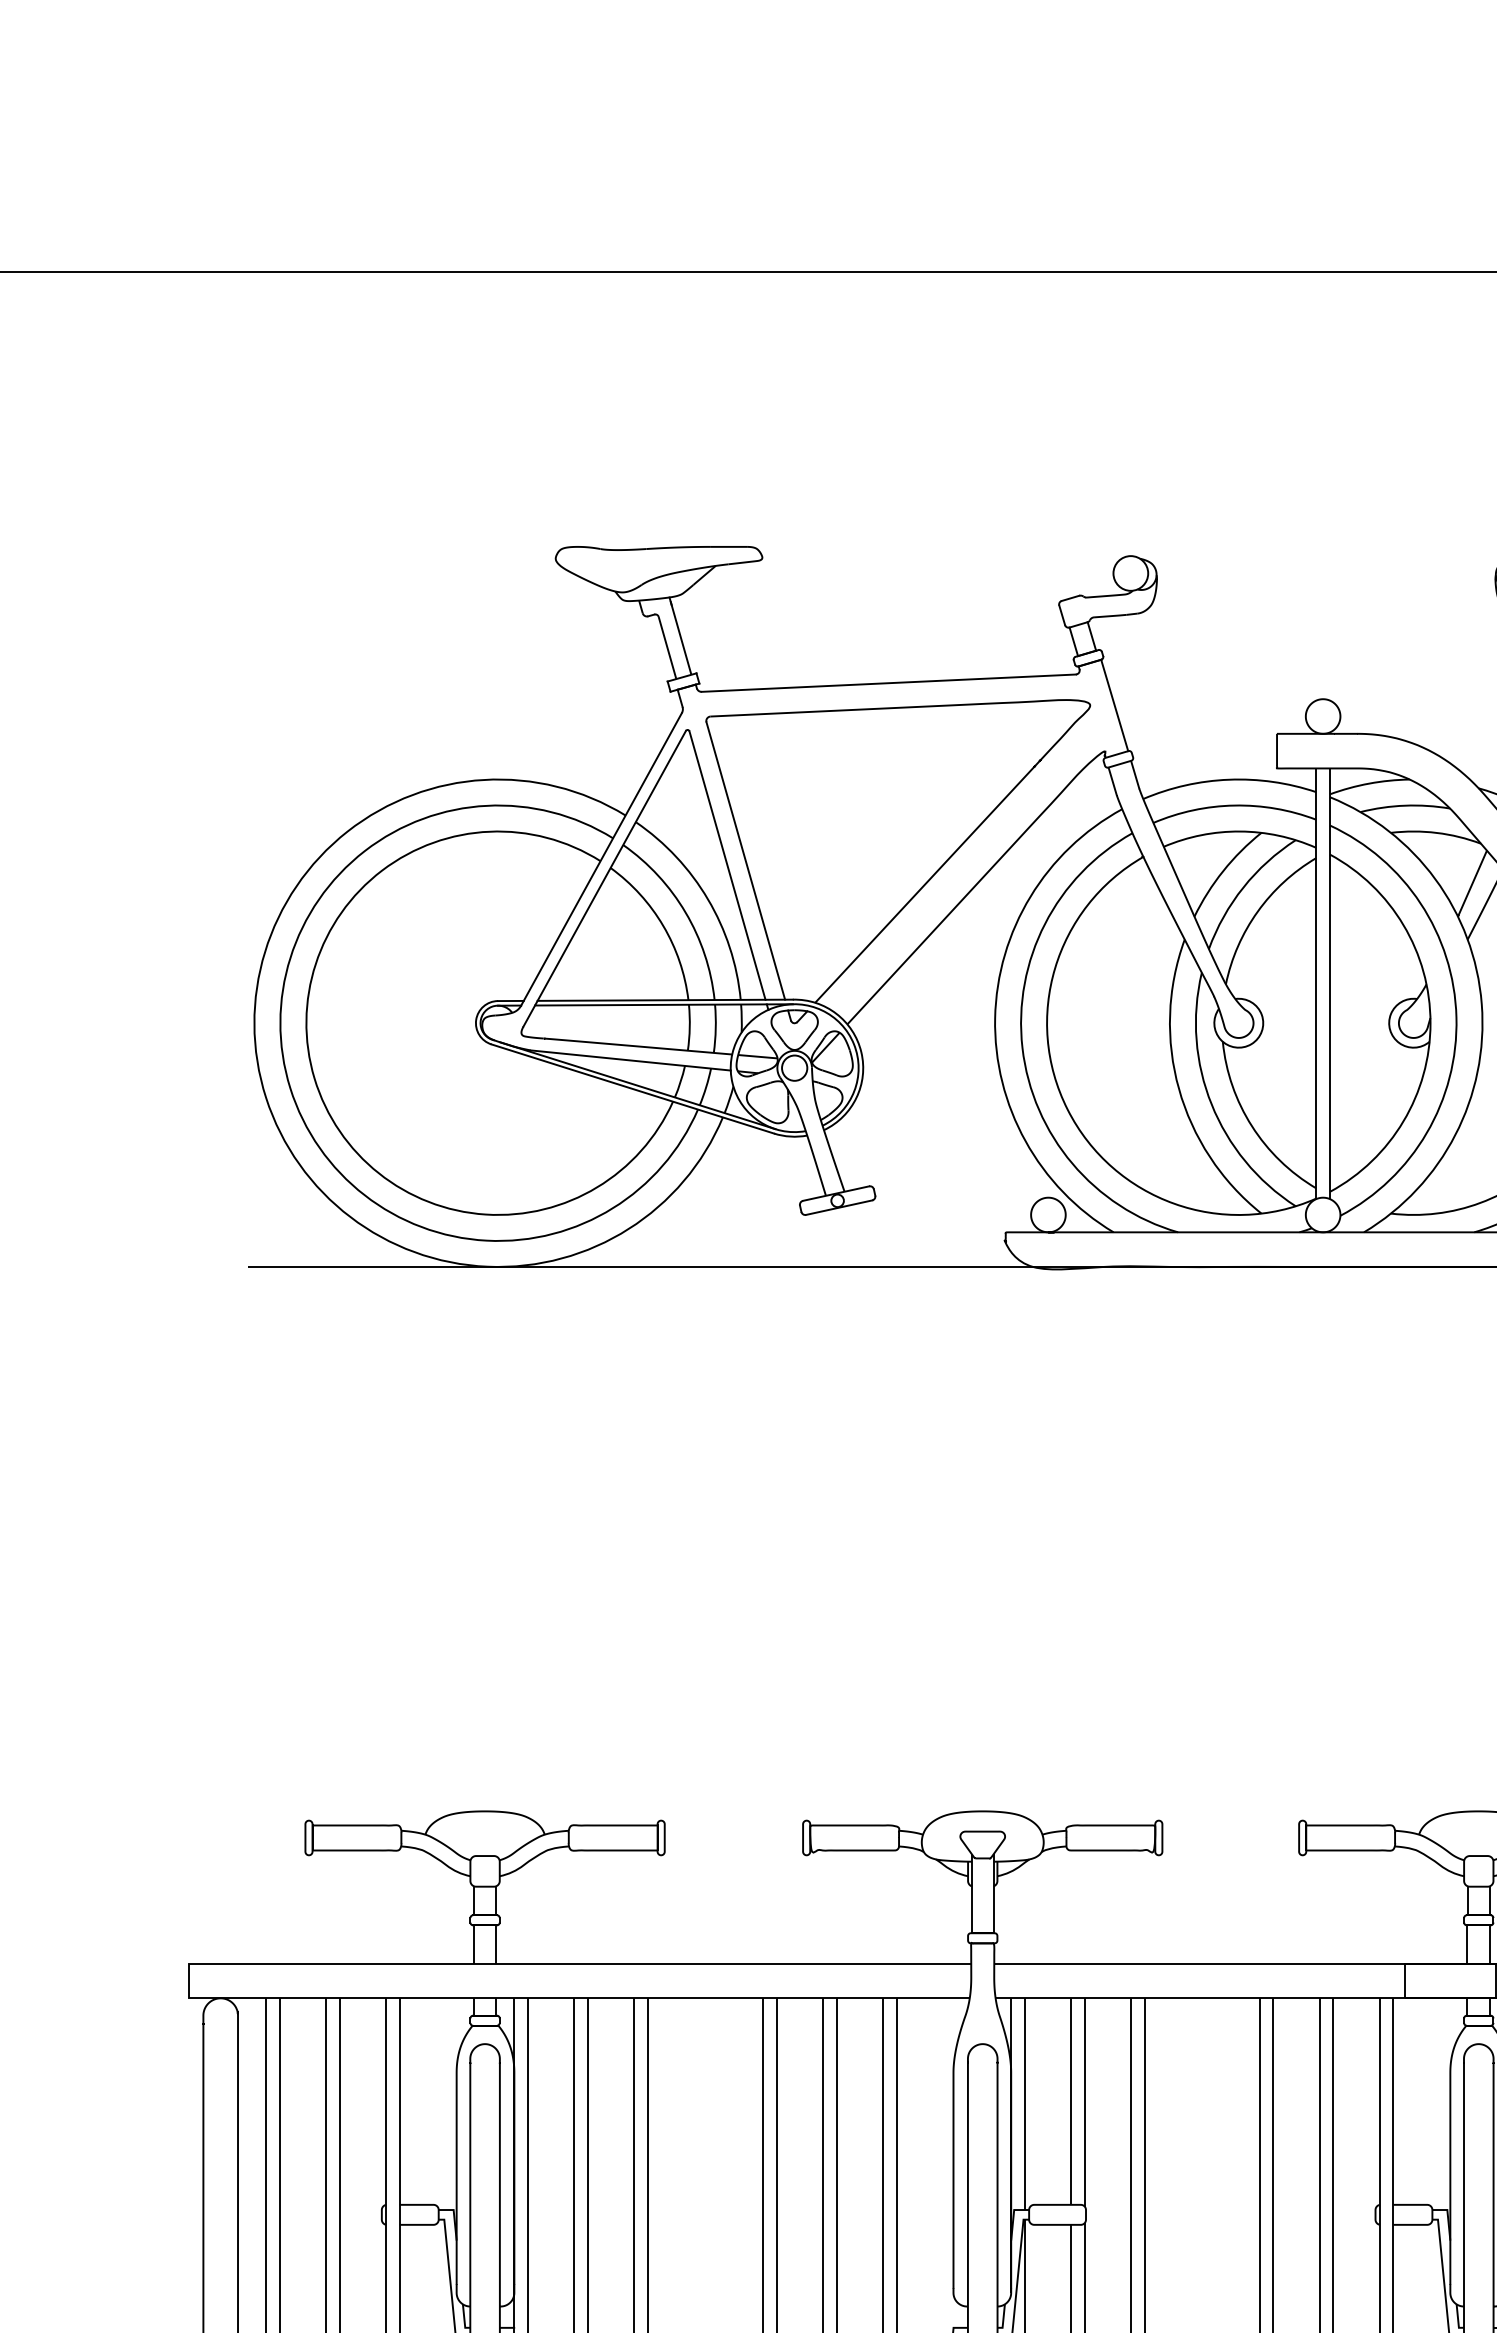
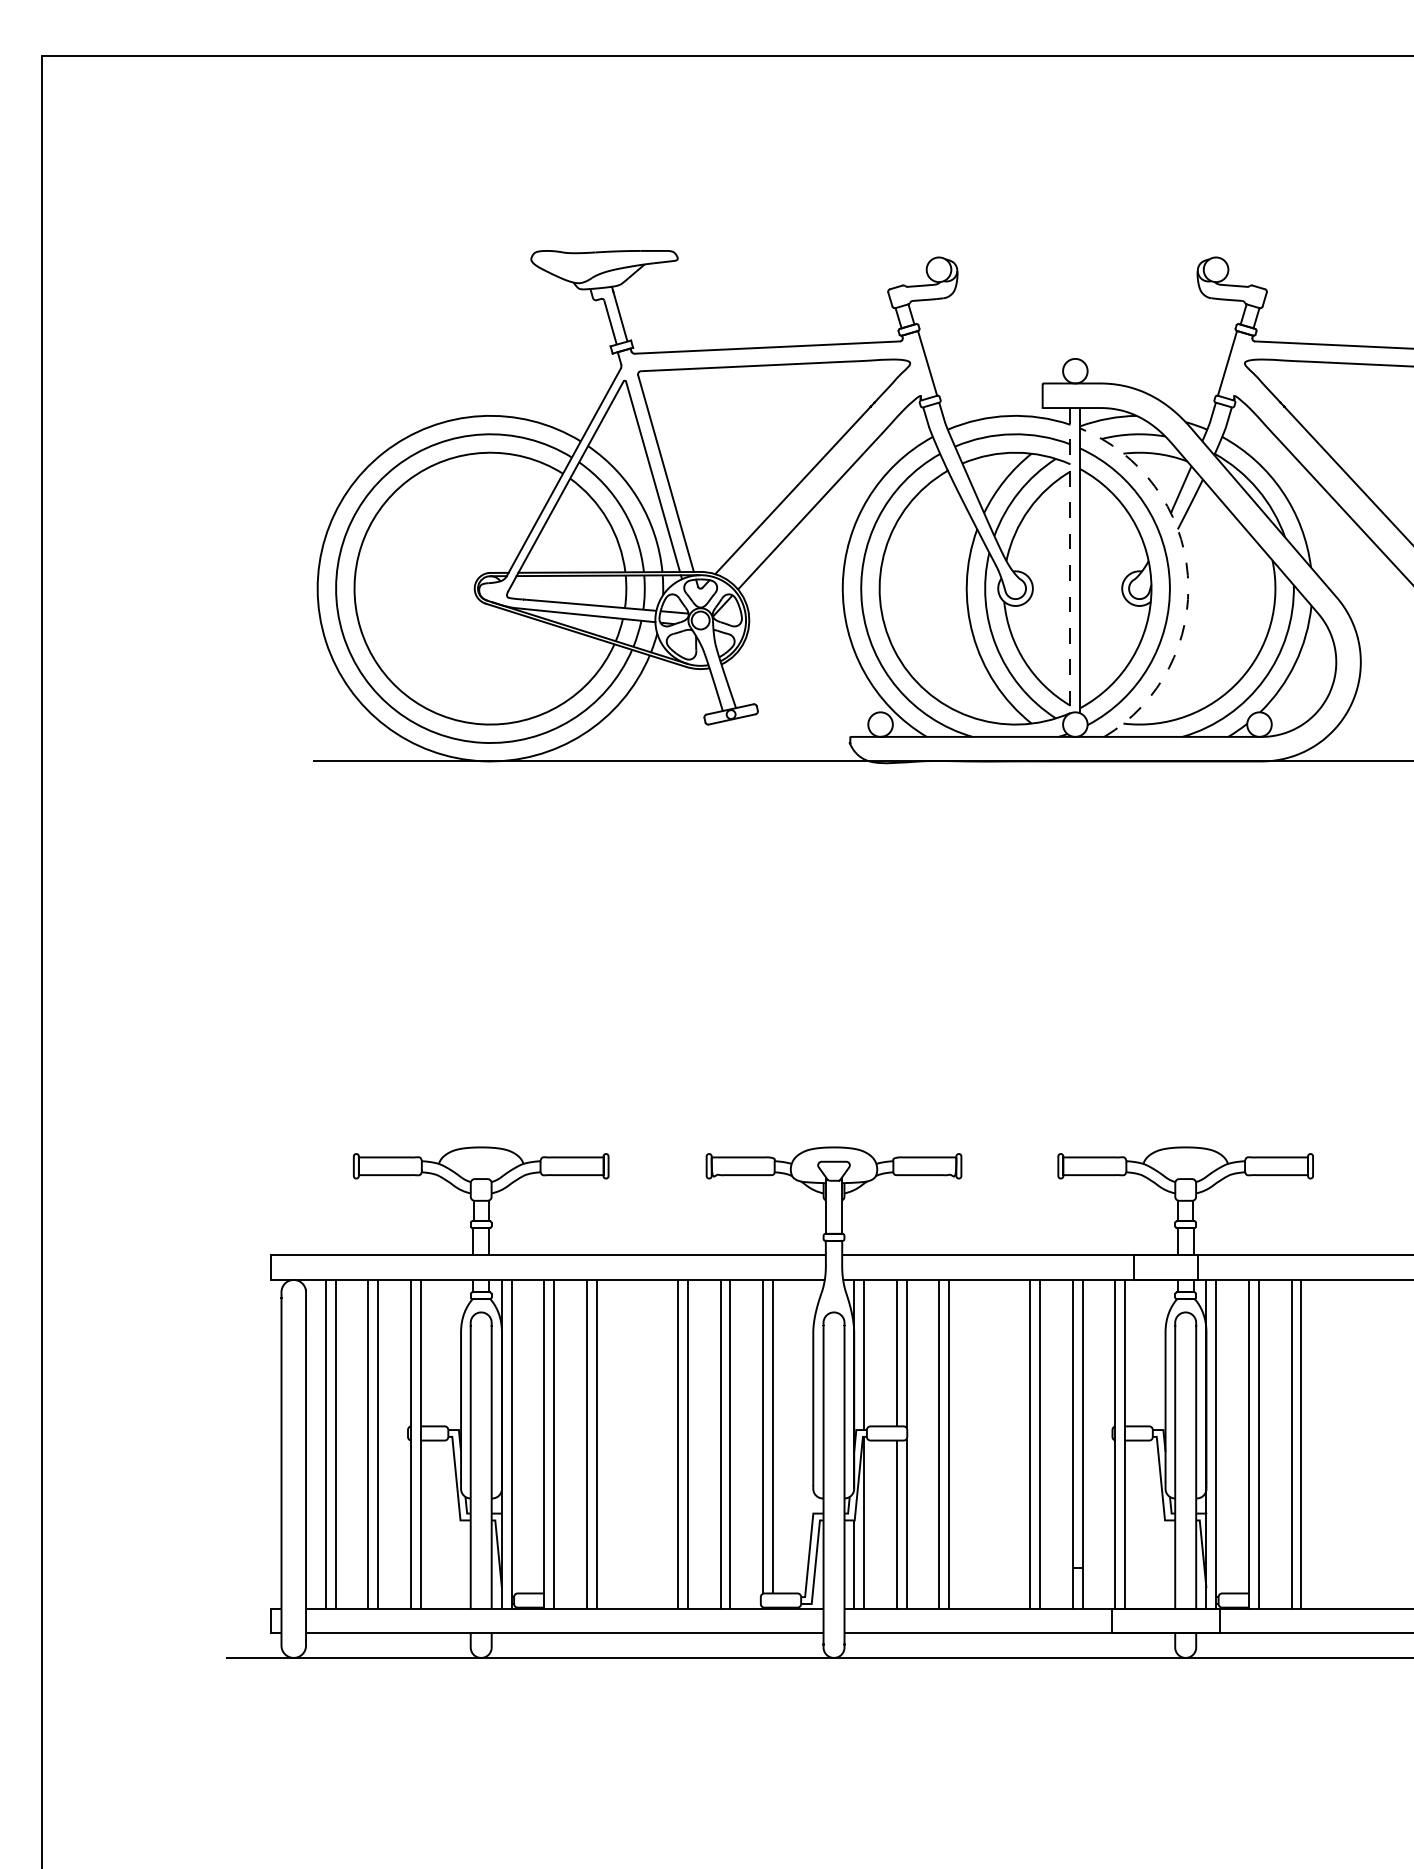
line: (1316, 983) -> (1070, 560), solid -> dashed
arc: (1481, 1004) -> (1187, 575), solid -> dashed

